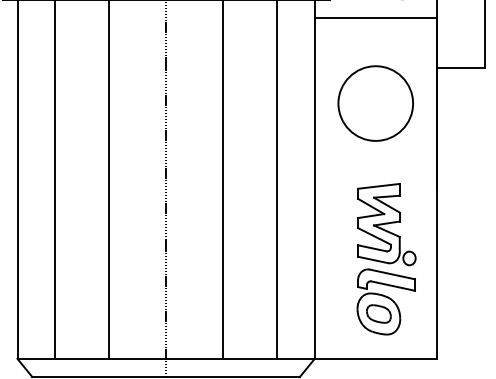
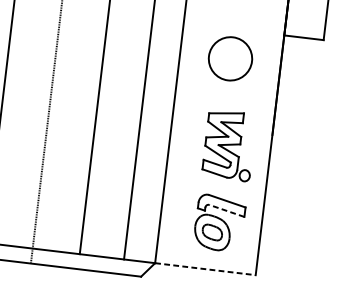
circle: (375, 103) -> (230, 58), size x0.7
part: (386, 224) -> (229, 145), moved
line: (392, 285) -> (226, 210), solid -> dashed
line: (376, 358) -> (206, 268), solid -> dashed

